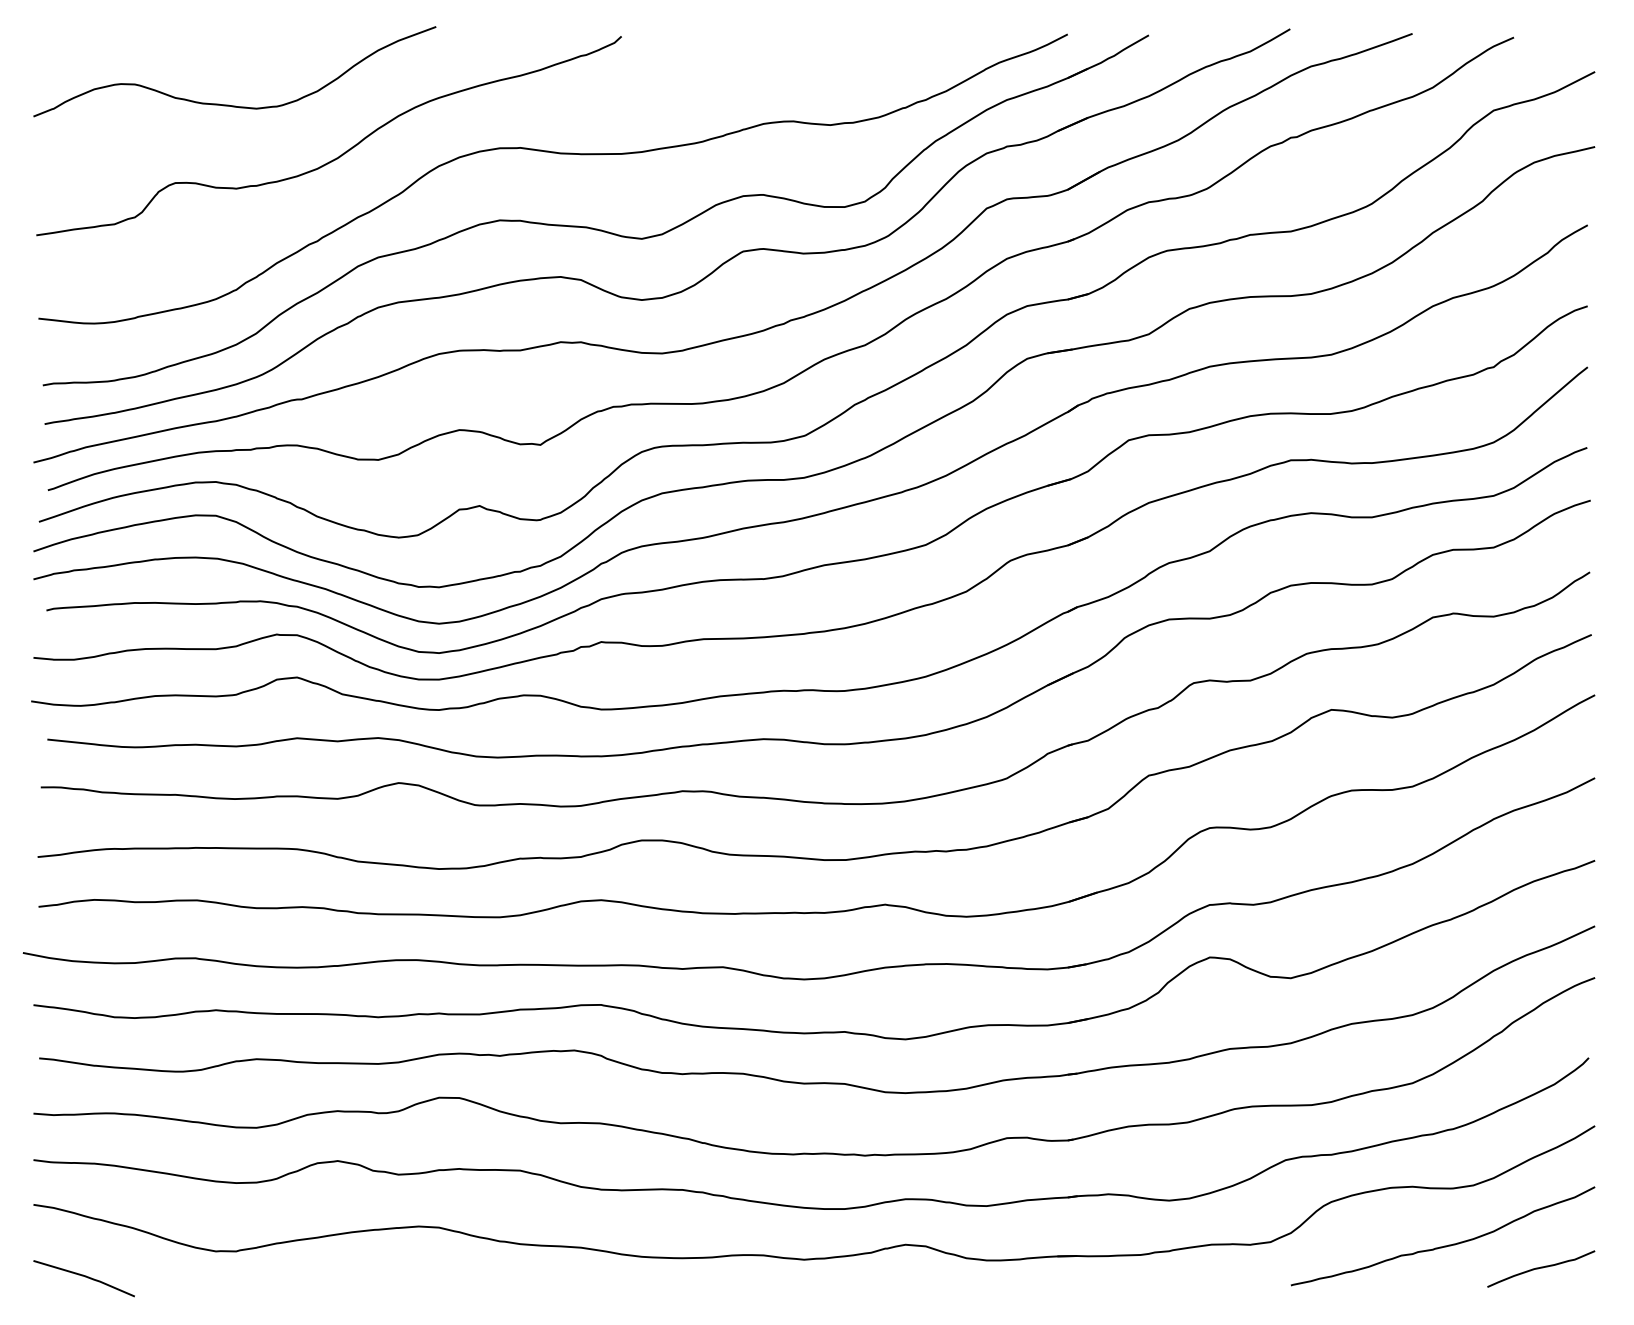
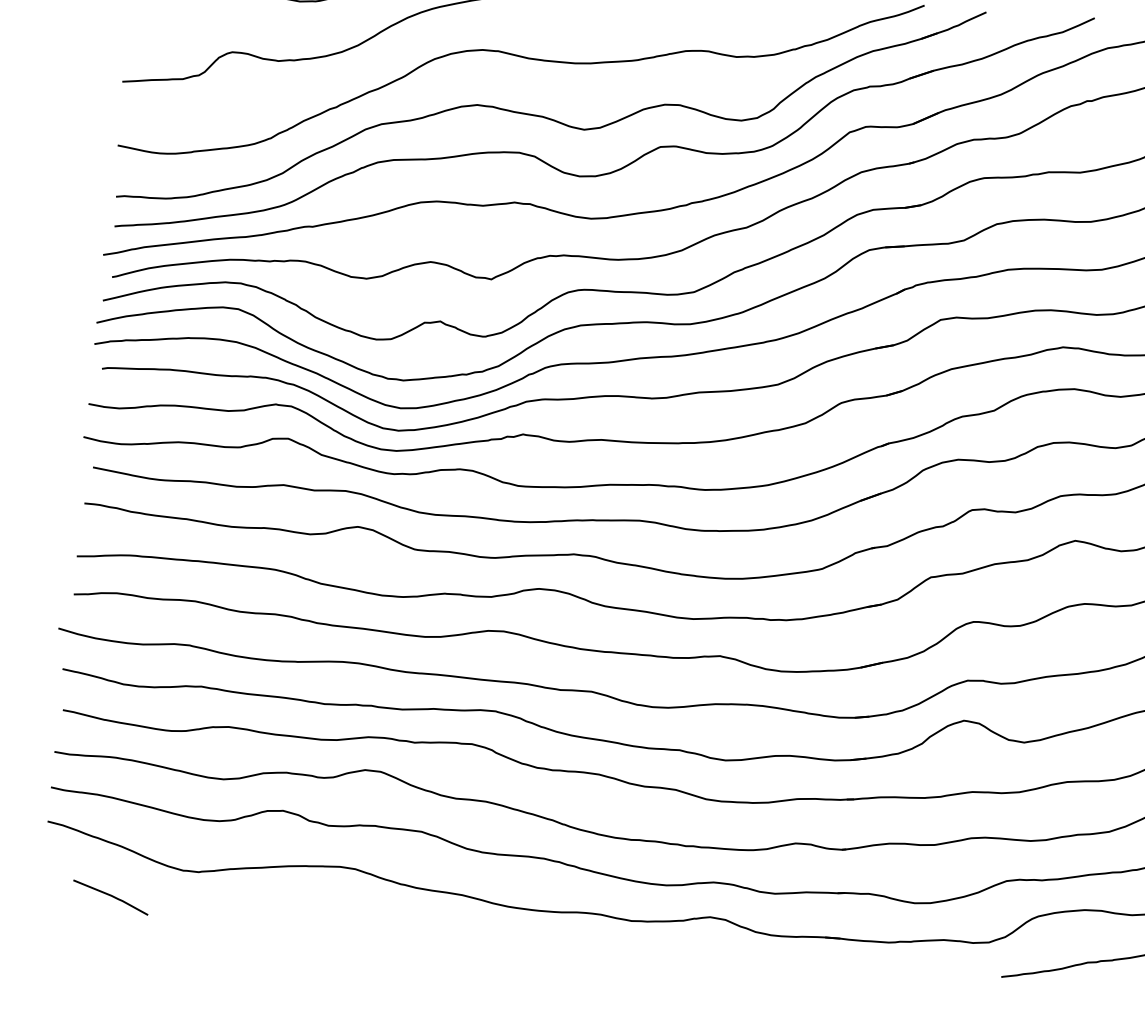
line: (83, 1276) -> (110, 895), moved

